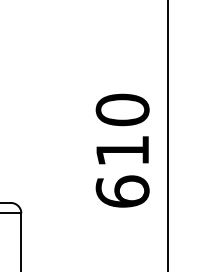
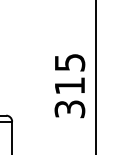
text: (121, 150) -> (69, 85), 610 -> 315

